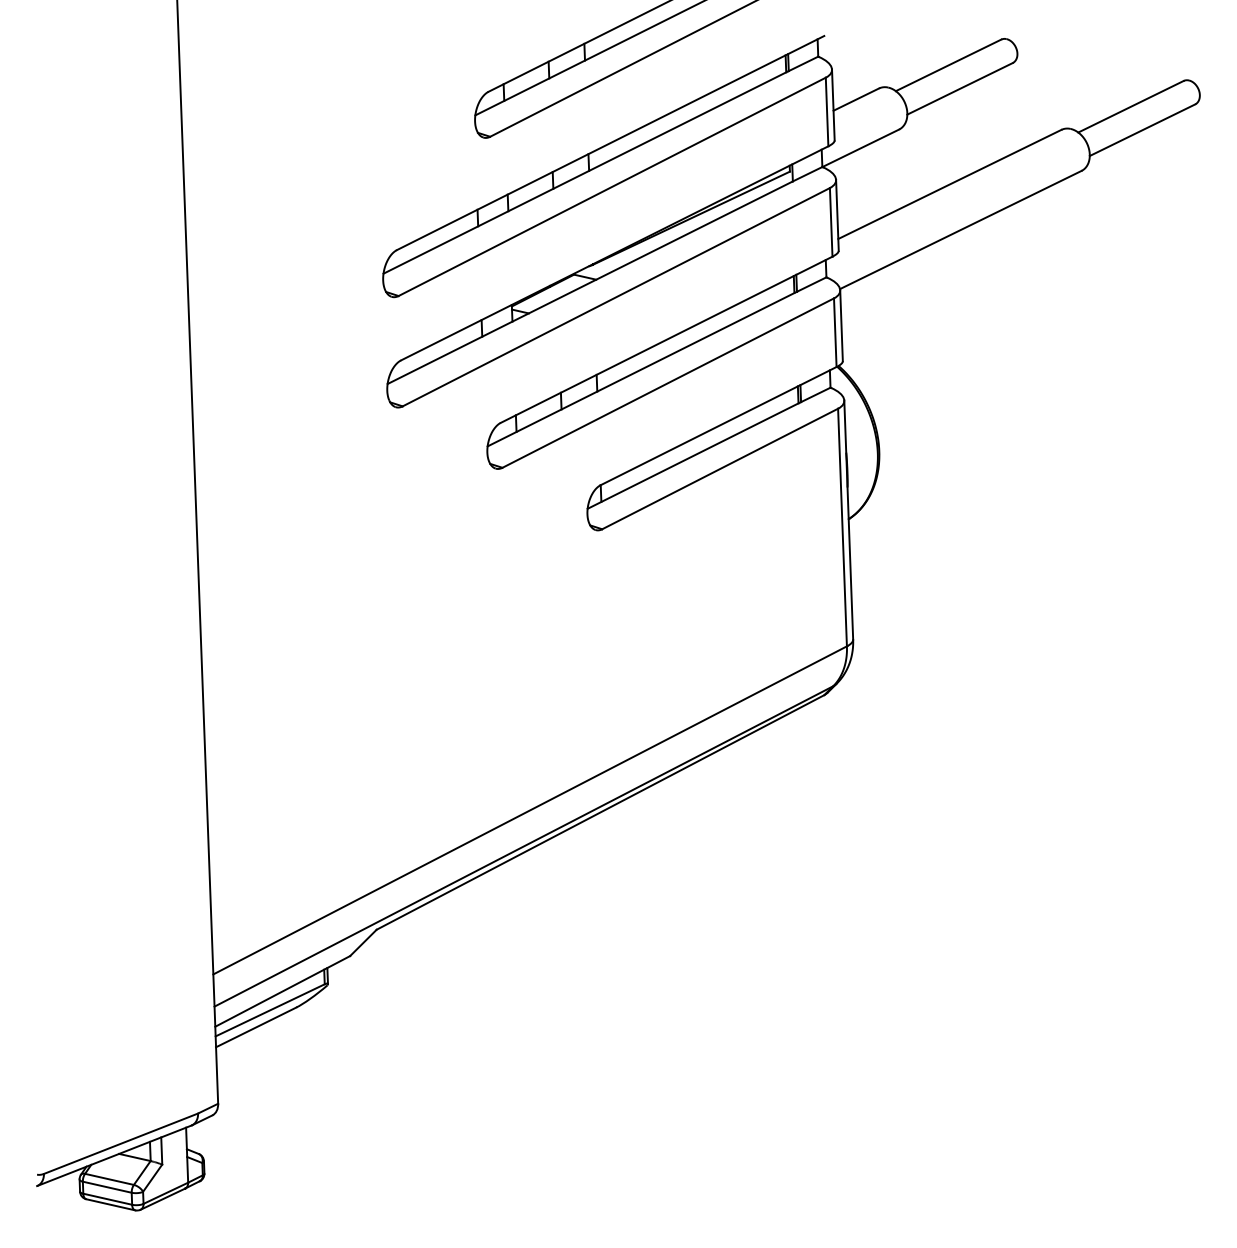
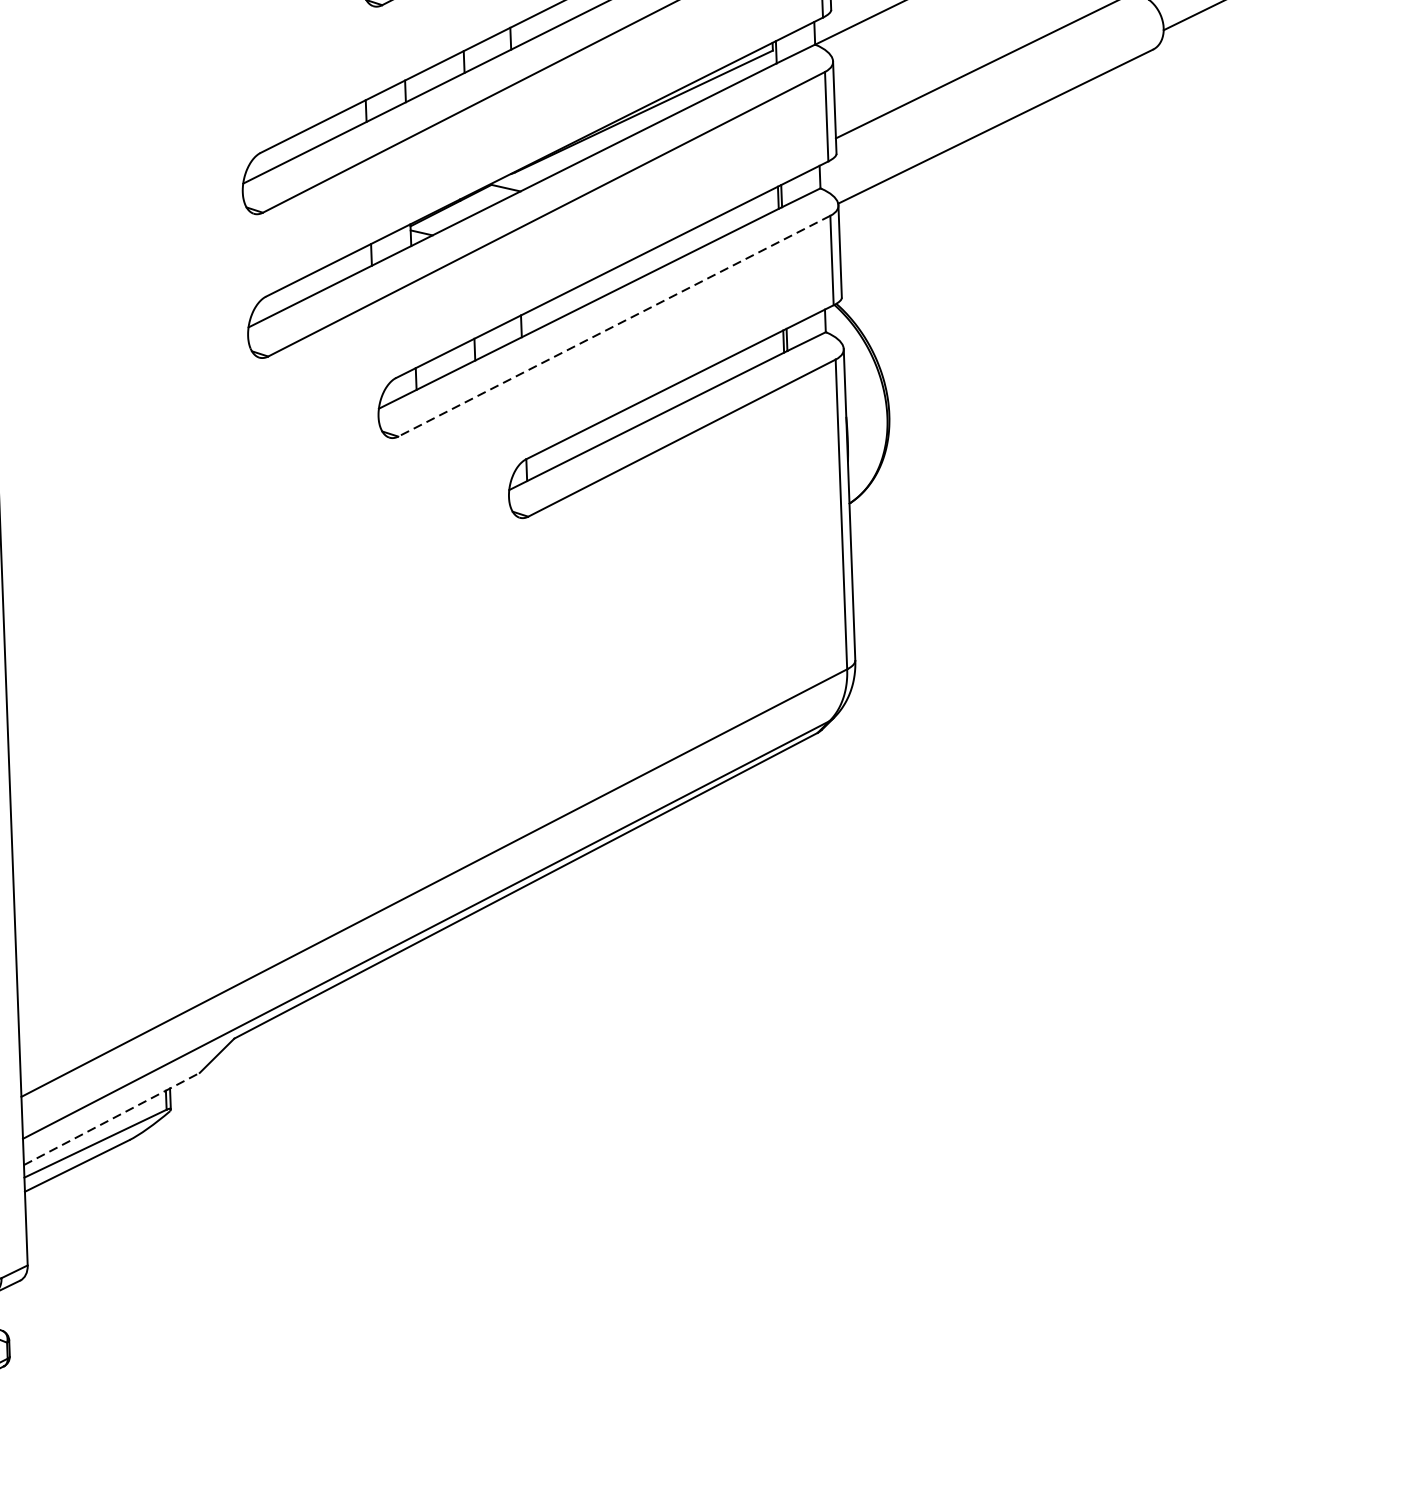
line: (667, 383) -> (613, 326), solid -> dashed
line: (283, 991) -> (112, 1119), solid -> dashed

